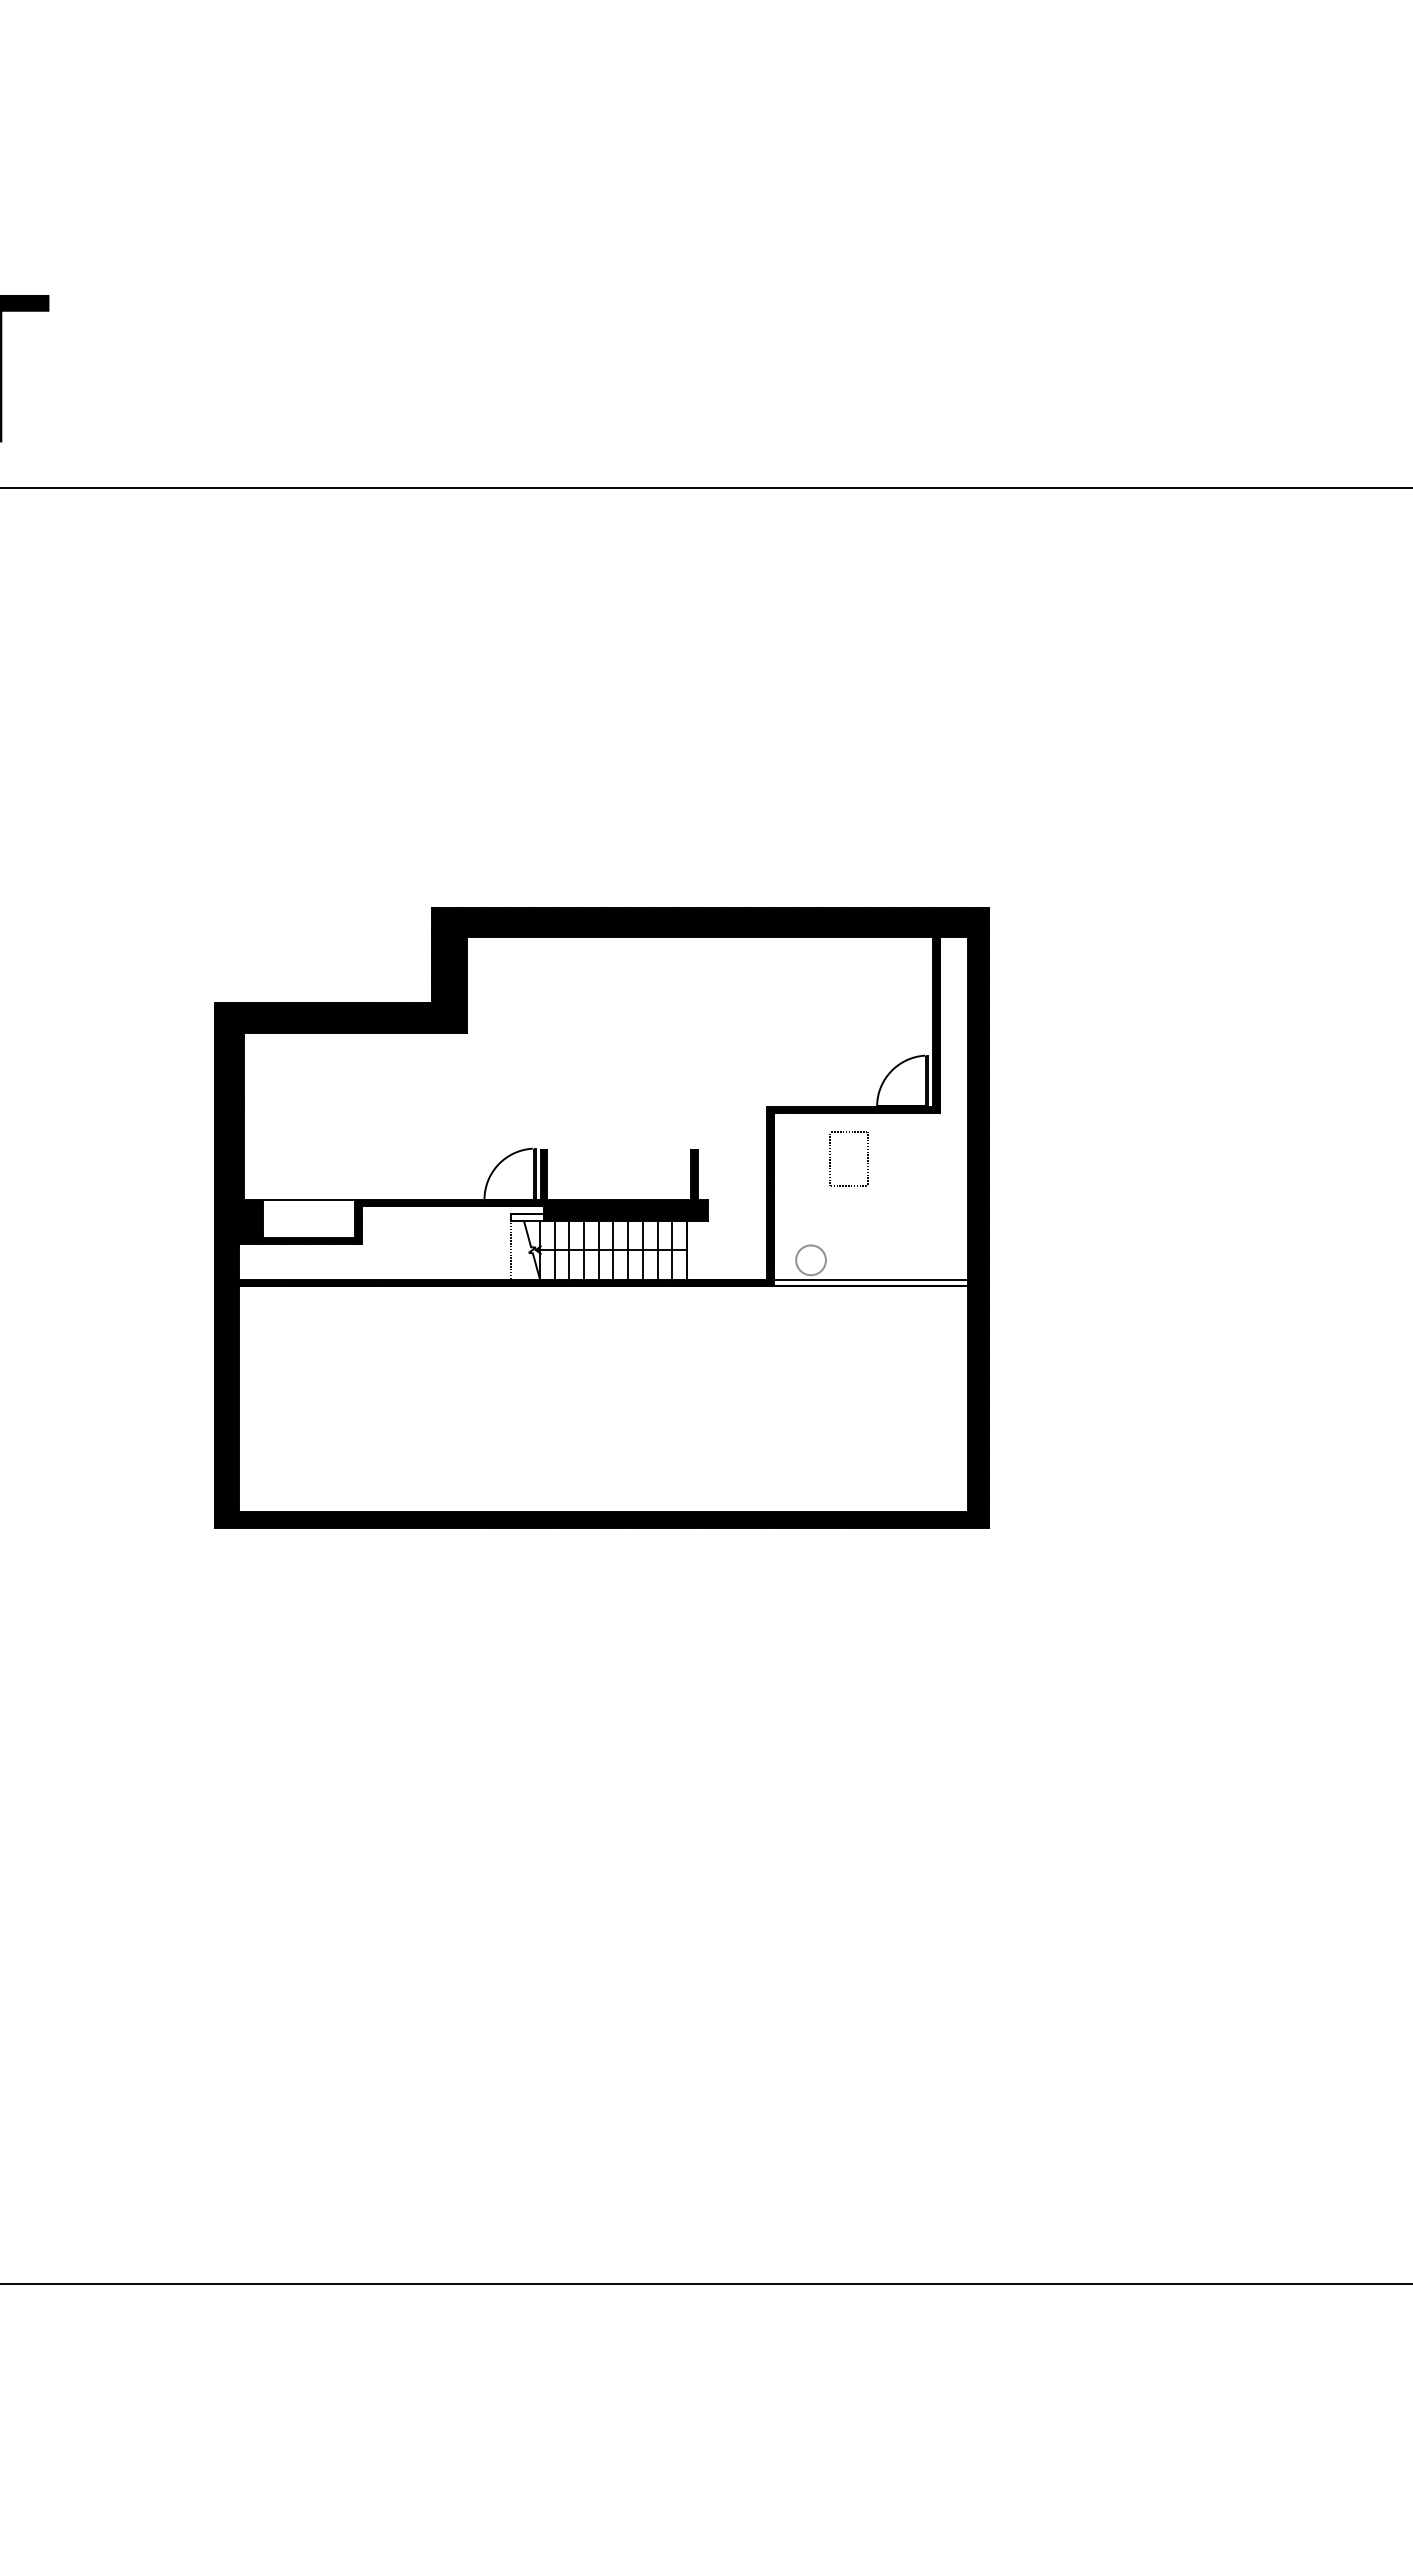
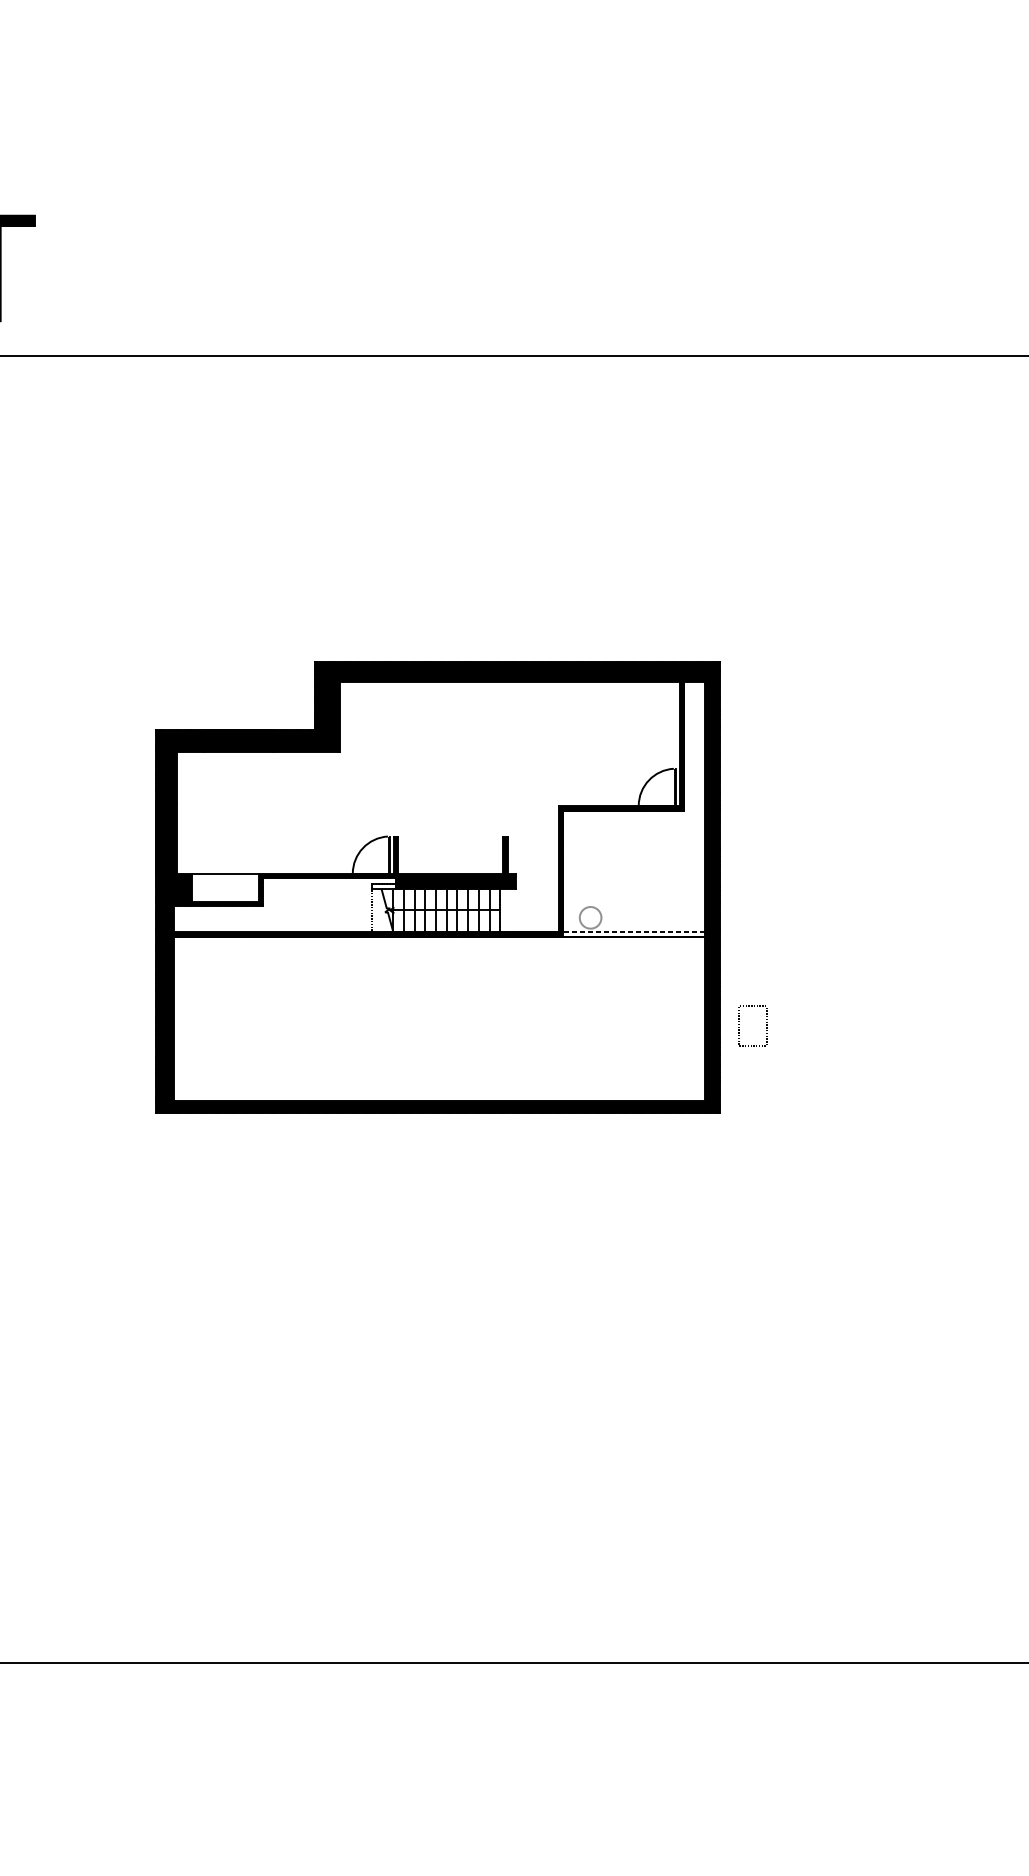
part: (830, 1157) -> (739, 1025), moved
line: (870, 1279) -> (633, 931), solid -> dashed

